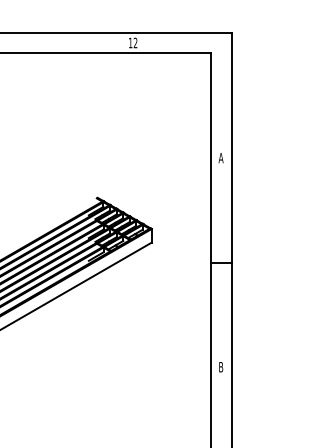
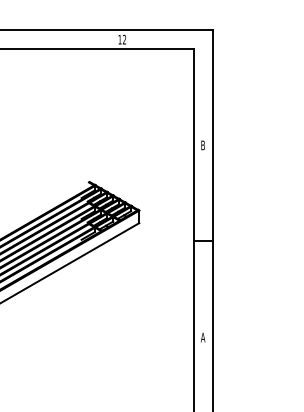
text: (220, 157) -> (202, 144), A -> B
text: (220, 367) -> (202, 337), B -> A

